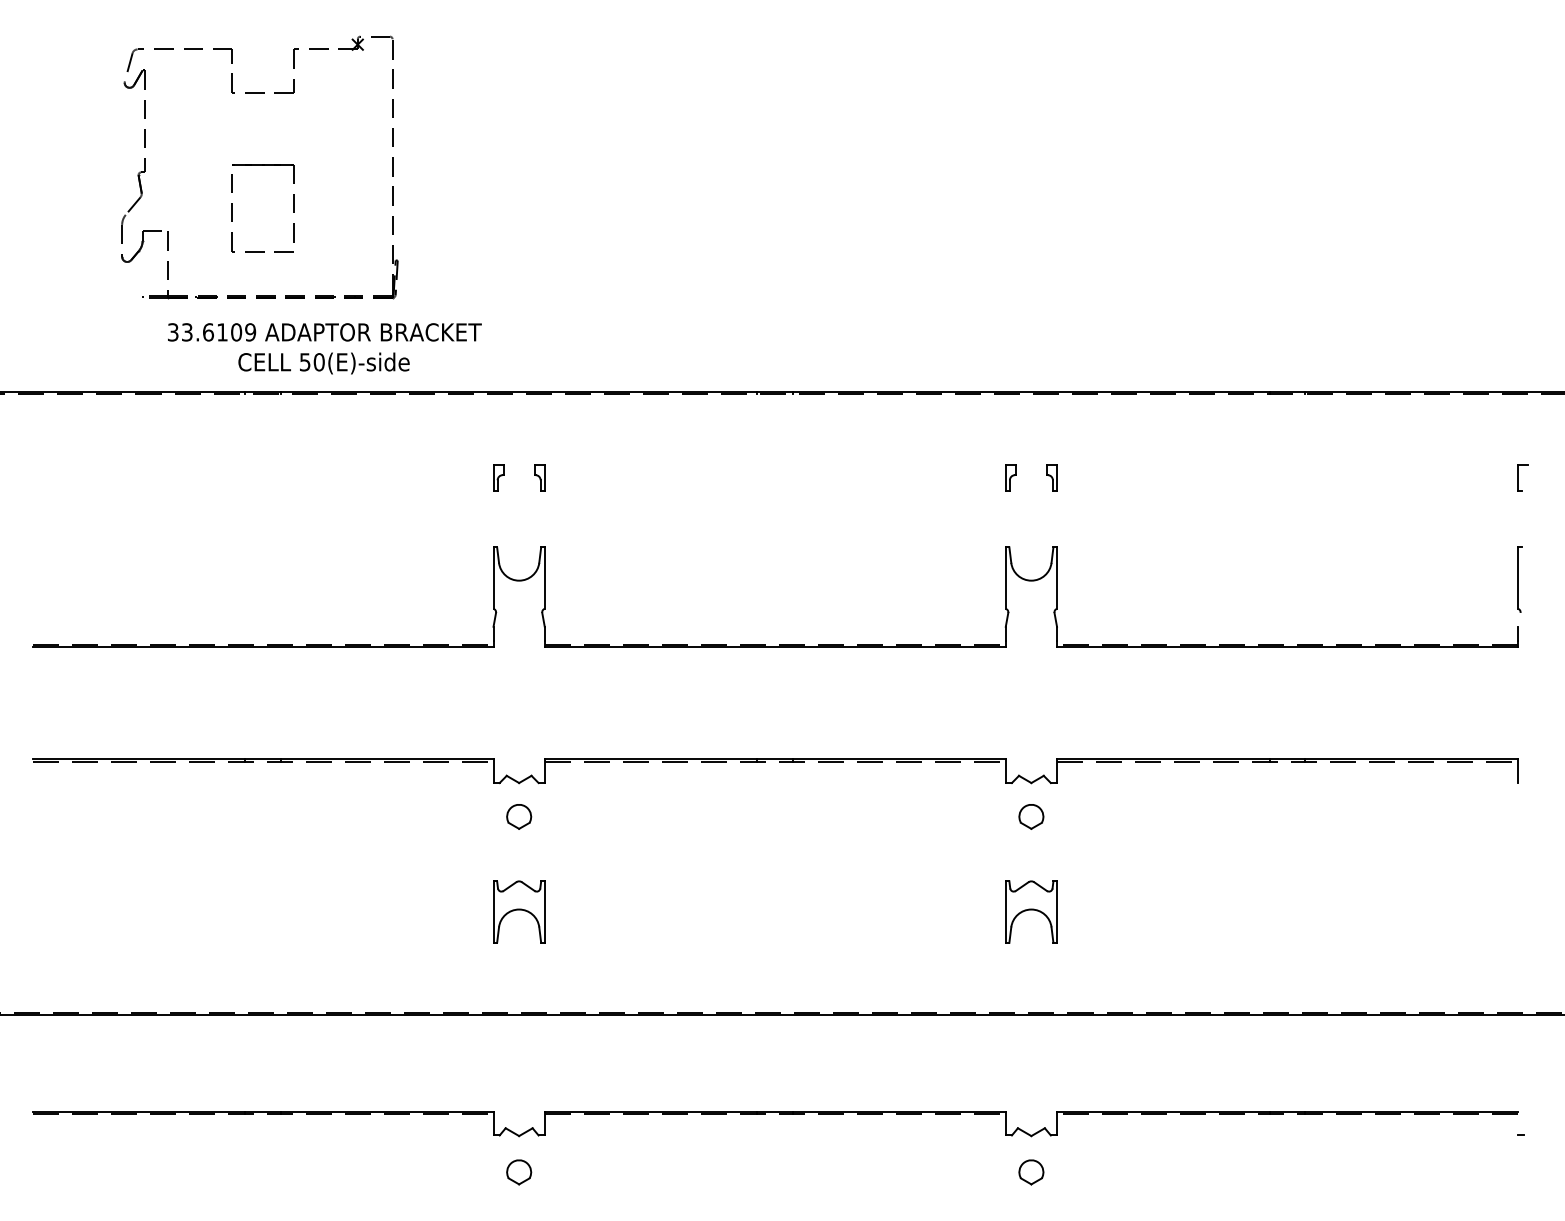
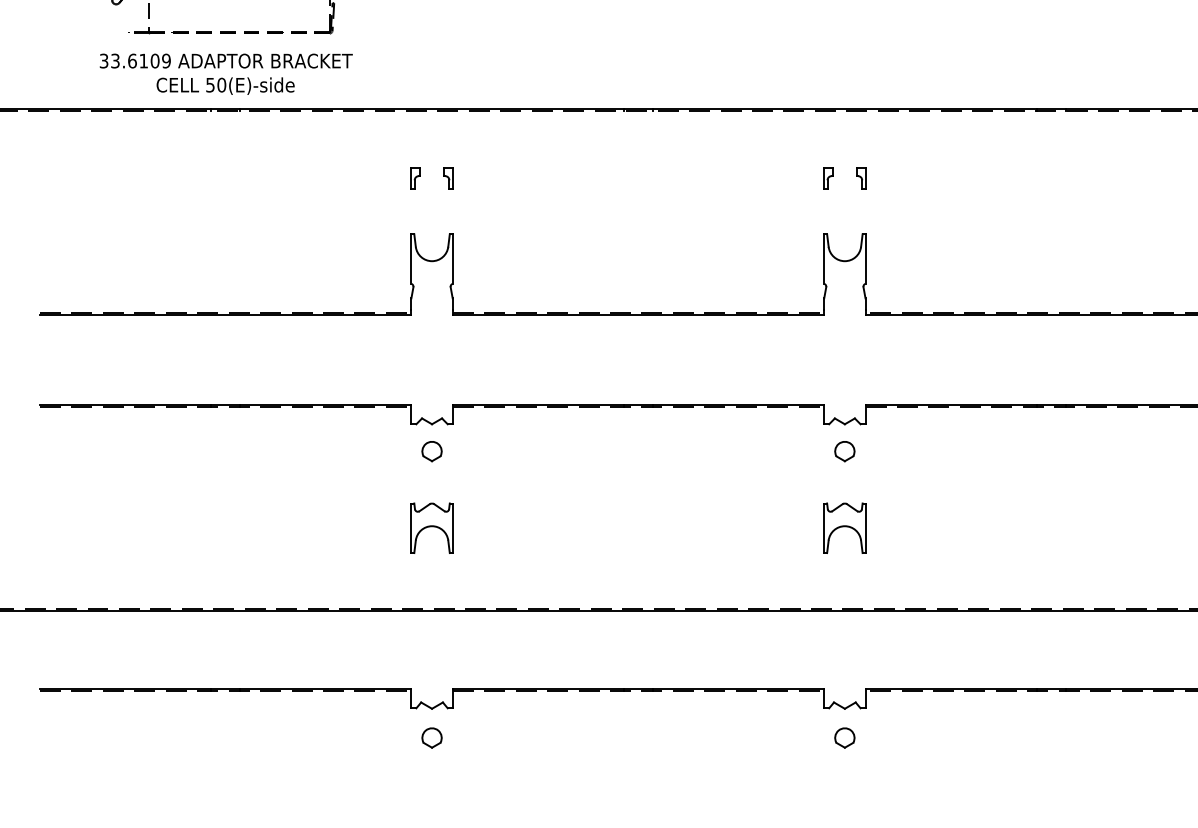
text: (324, 348) -> (226, 74), moved

